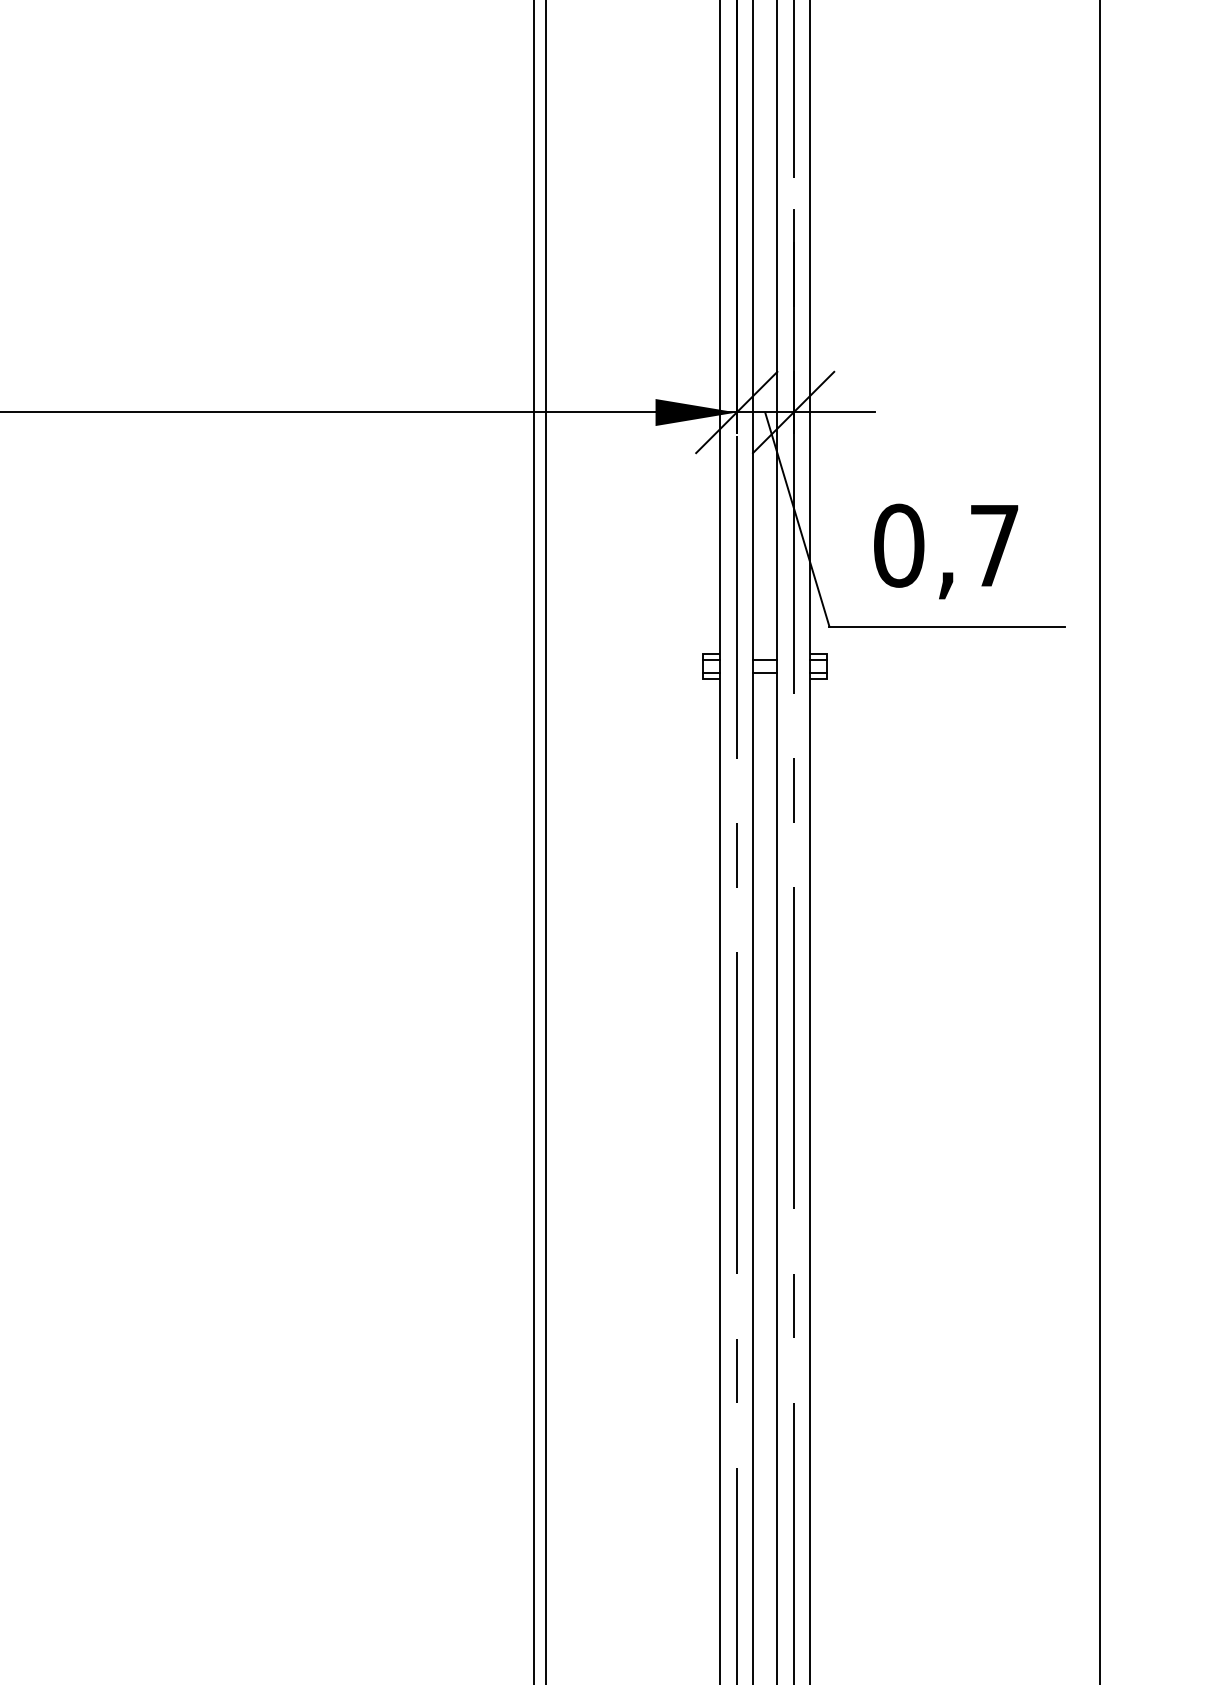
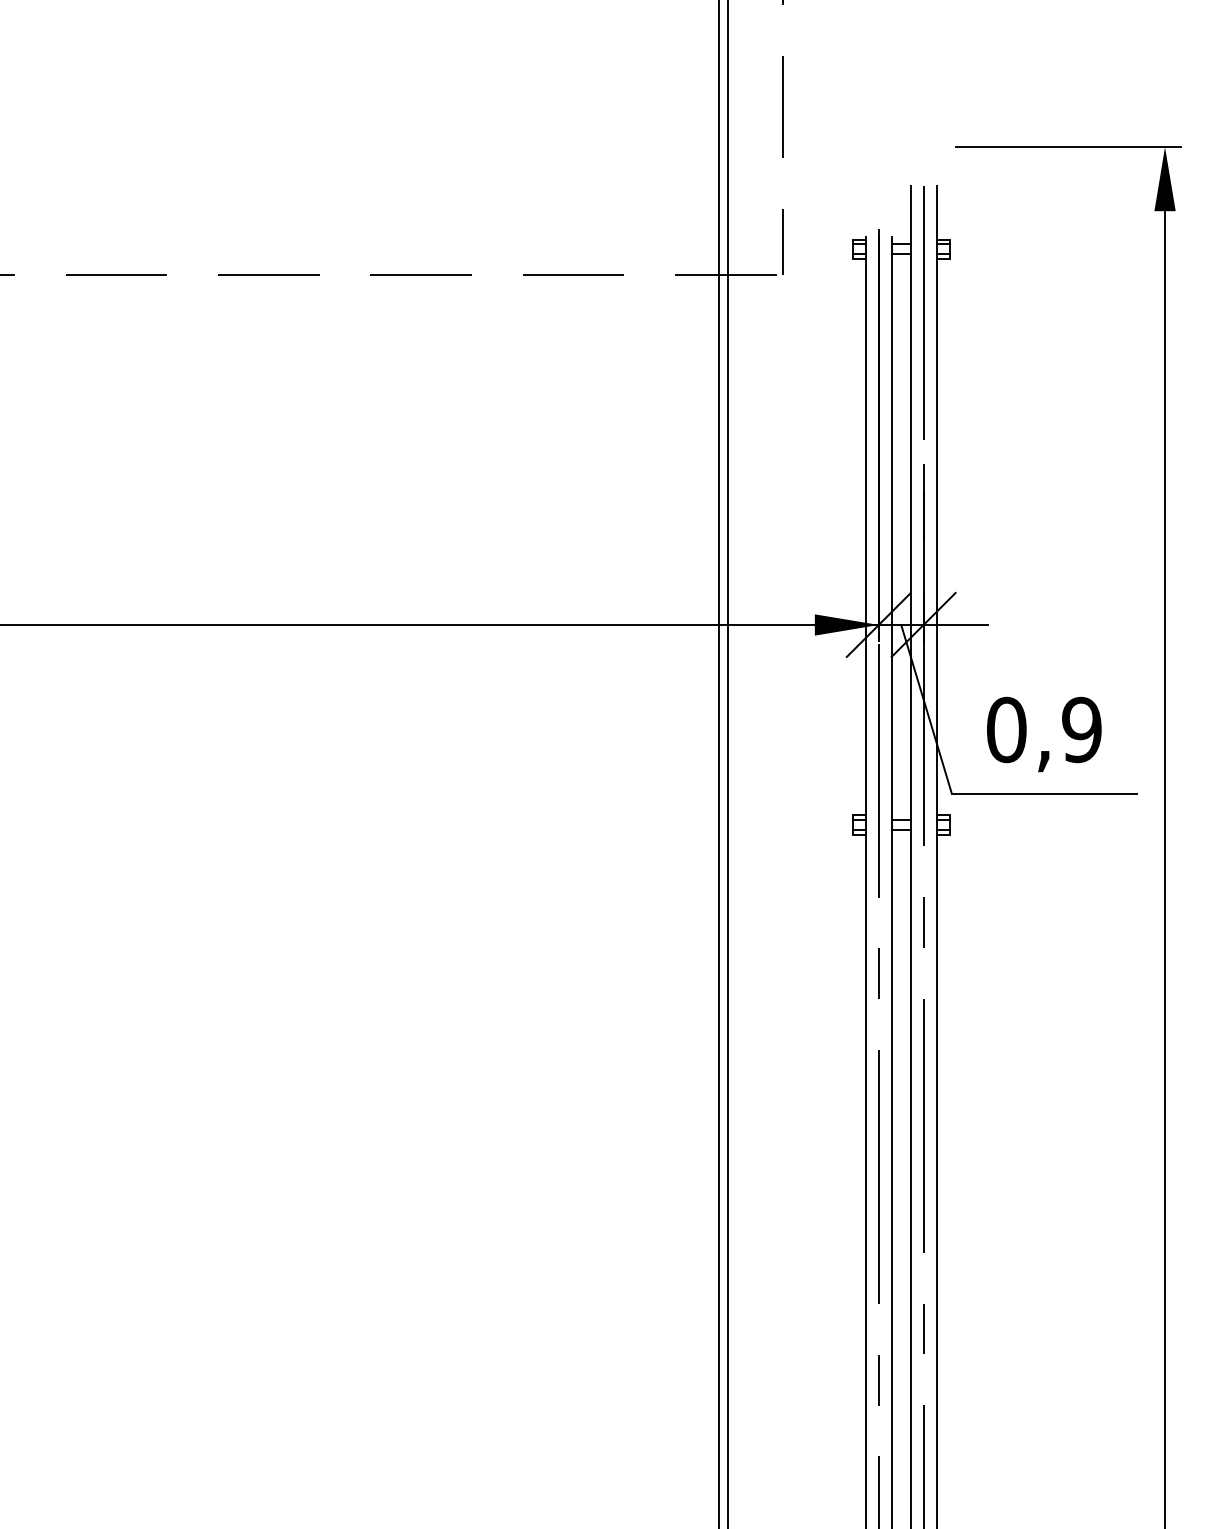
text: (993, 545) -> (1081, 729), 0,7 -> 0,9

